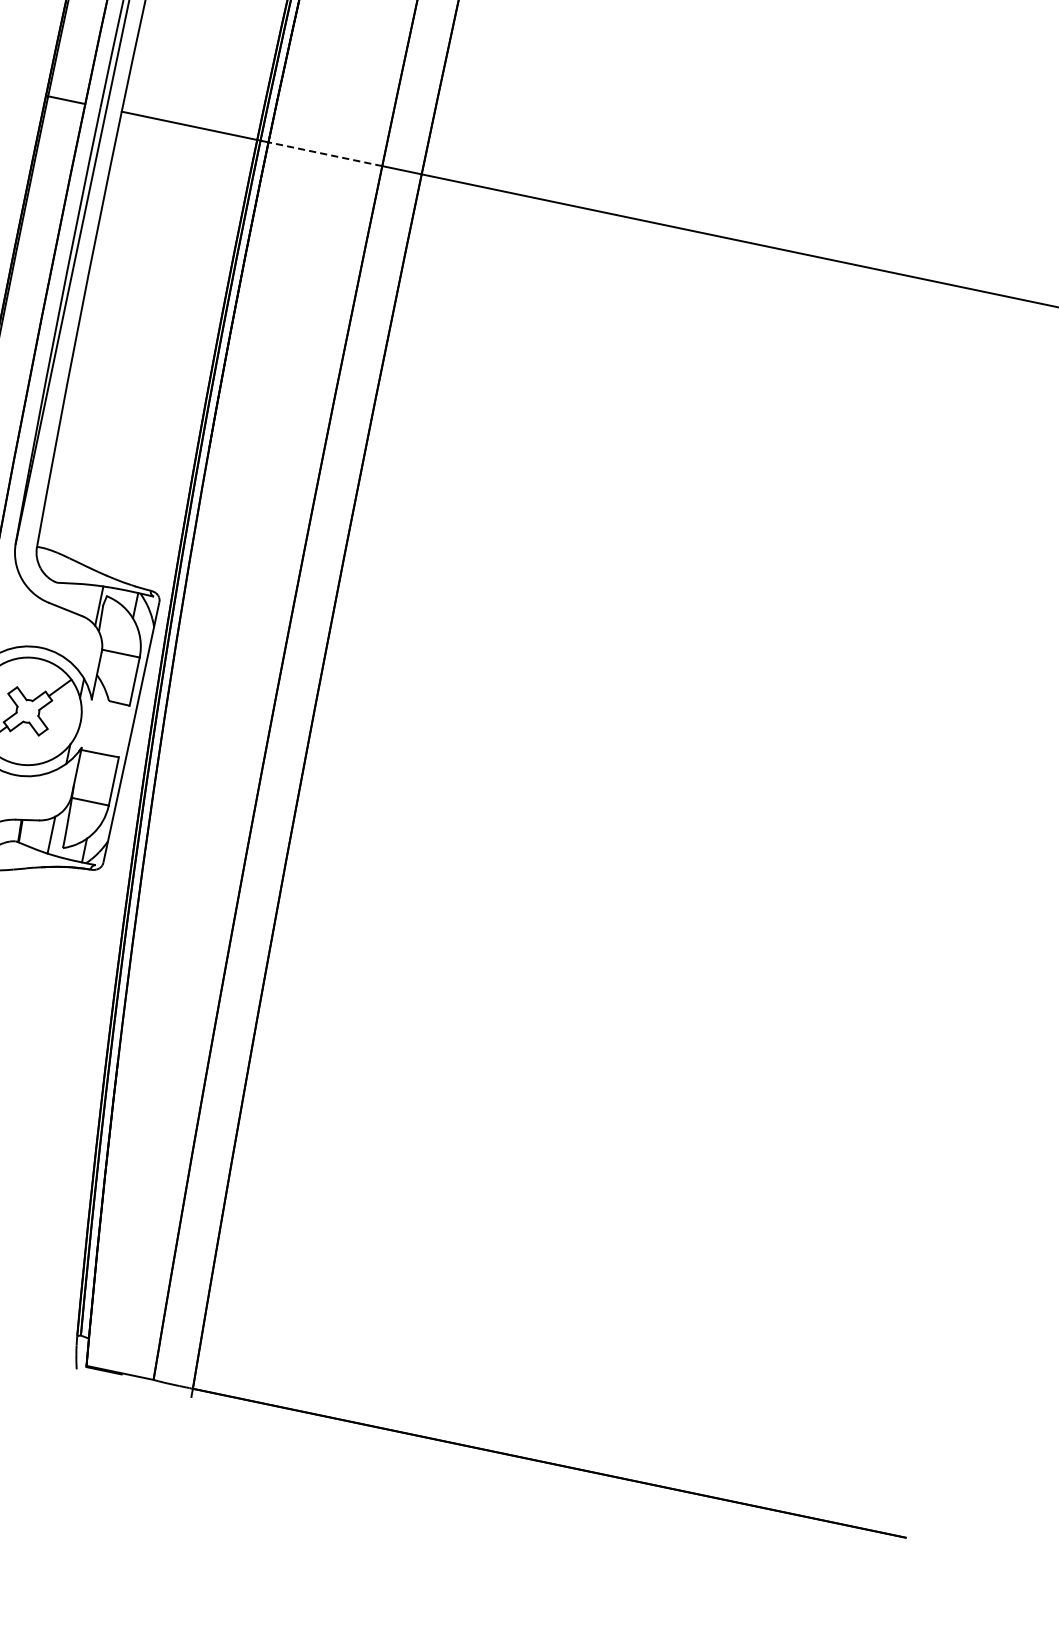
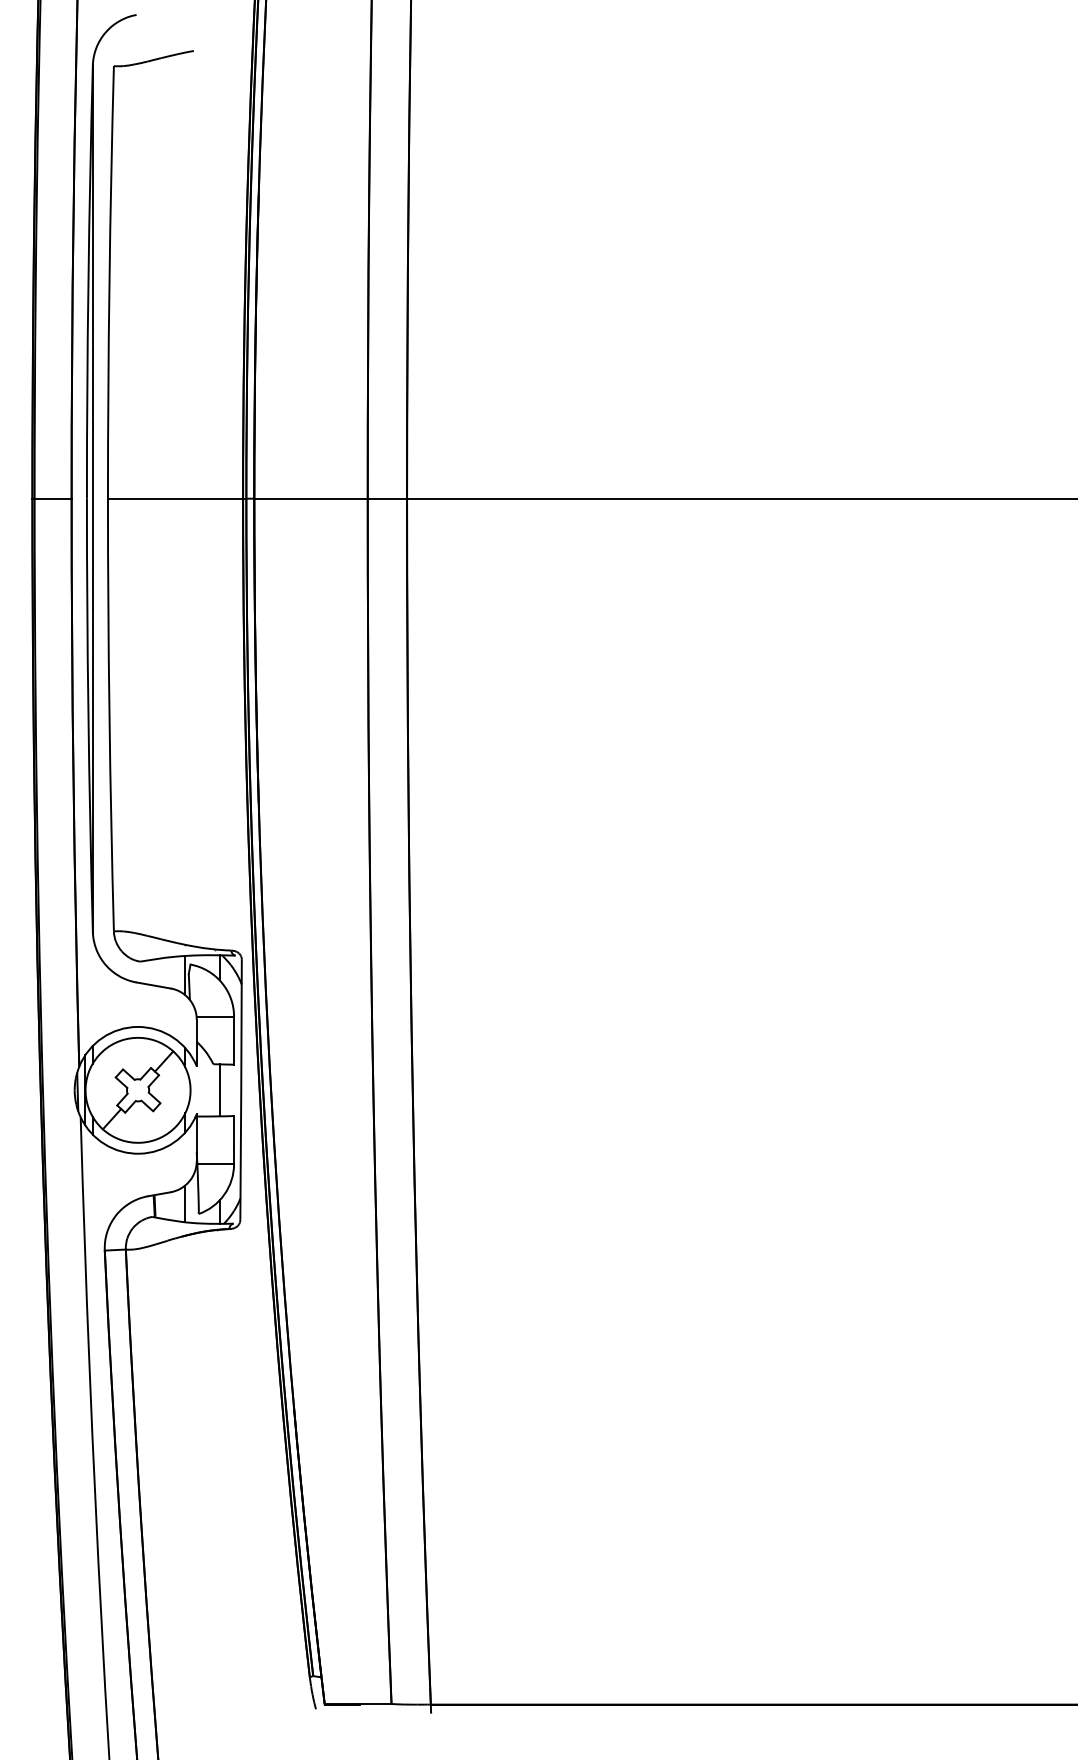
line: (325, 154) -> (311, 498), dashed -> solid
line: (109, 728) -> (219, 1090), added

